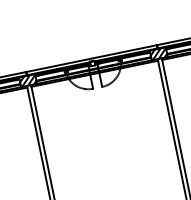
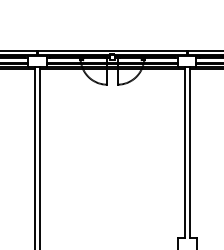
hatch: (158, 53) -> (186, 60), removed
hatch: (27, 80) -> (37, 60), removed

